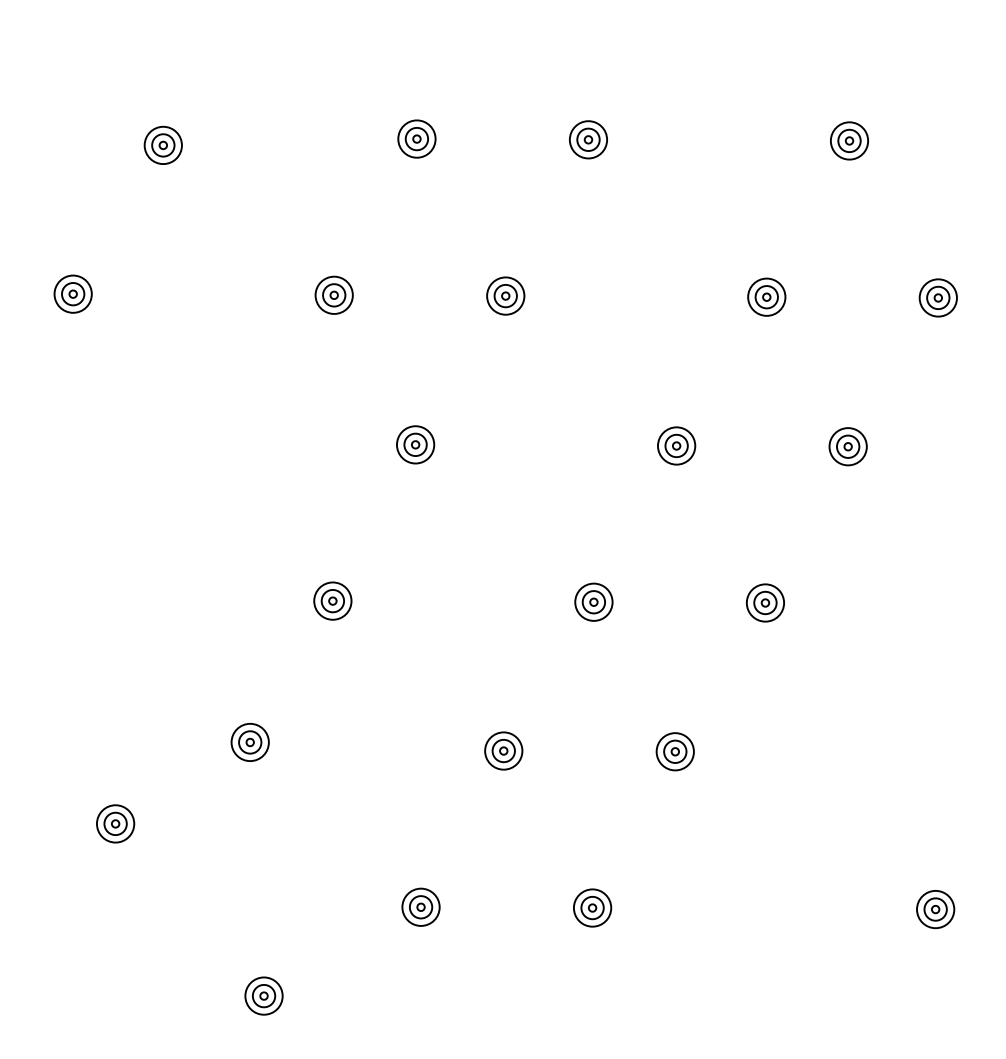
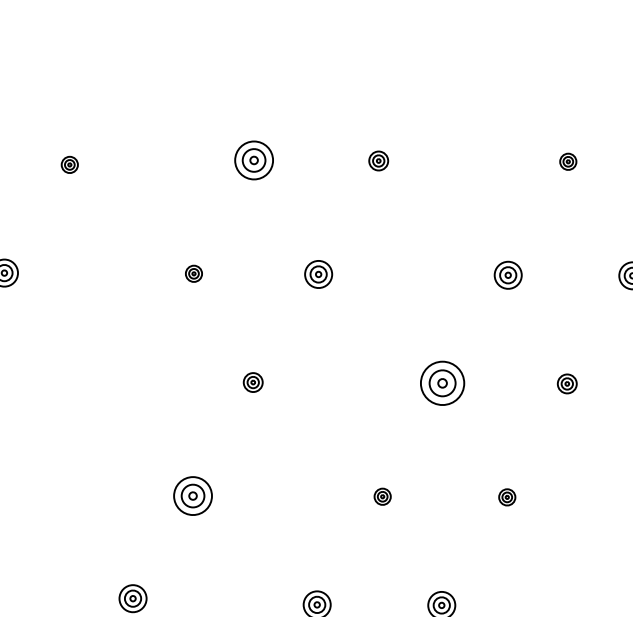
part: (416, 138) -> (253, 160), size x1.4
part: (588, 139) -> (378, 160), size x0.7
part: (849, 140) -> (568, 161), size x0.6
part: (162, 144) -> (69, 164), size x0.6
part: (333, 294) -> (193, 273), size x0.6
part: (415, 444) -> (253, 382), size x0.7
part: (676, 445) -> (442, 382), size x1.6
part: (847, 446) -> (566, 383), size x0.7
part: (332, 600) -> (192, 495), size x1.4
part: (593, 601) -> (382, 496), size x0.6
part: (765, 602) -> (507, 497), size x0.6

